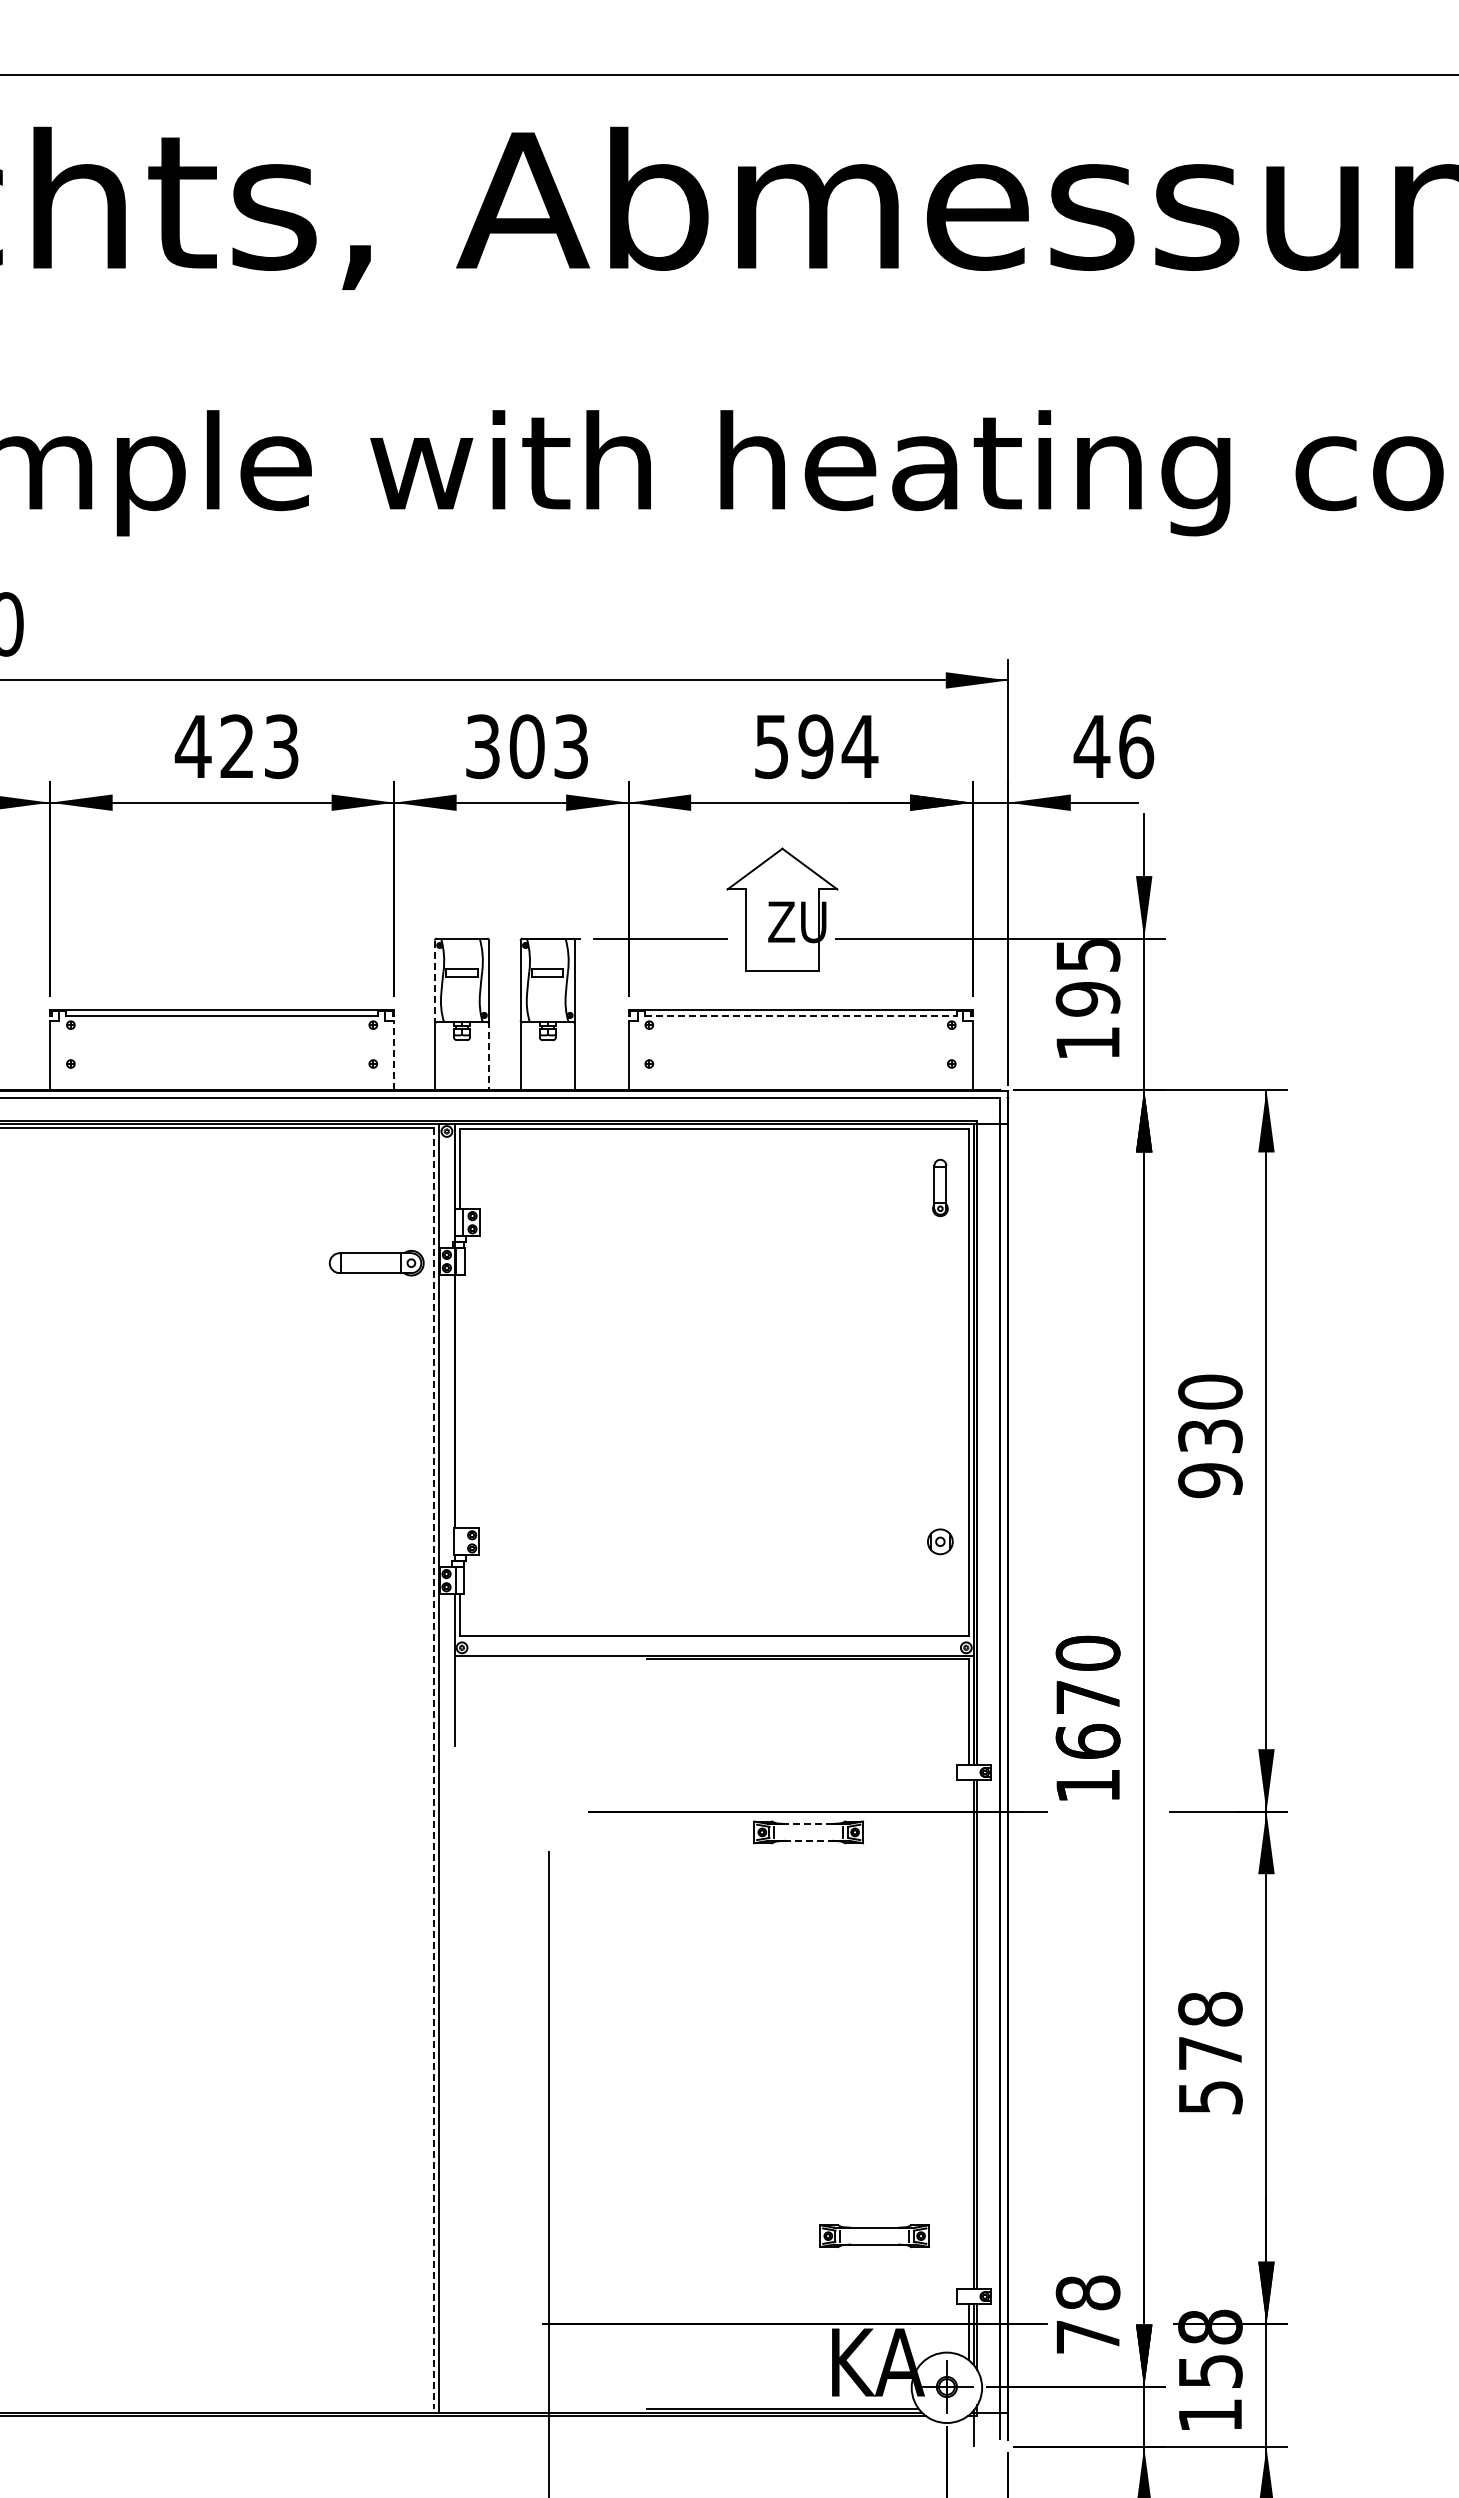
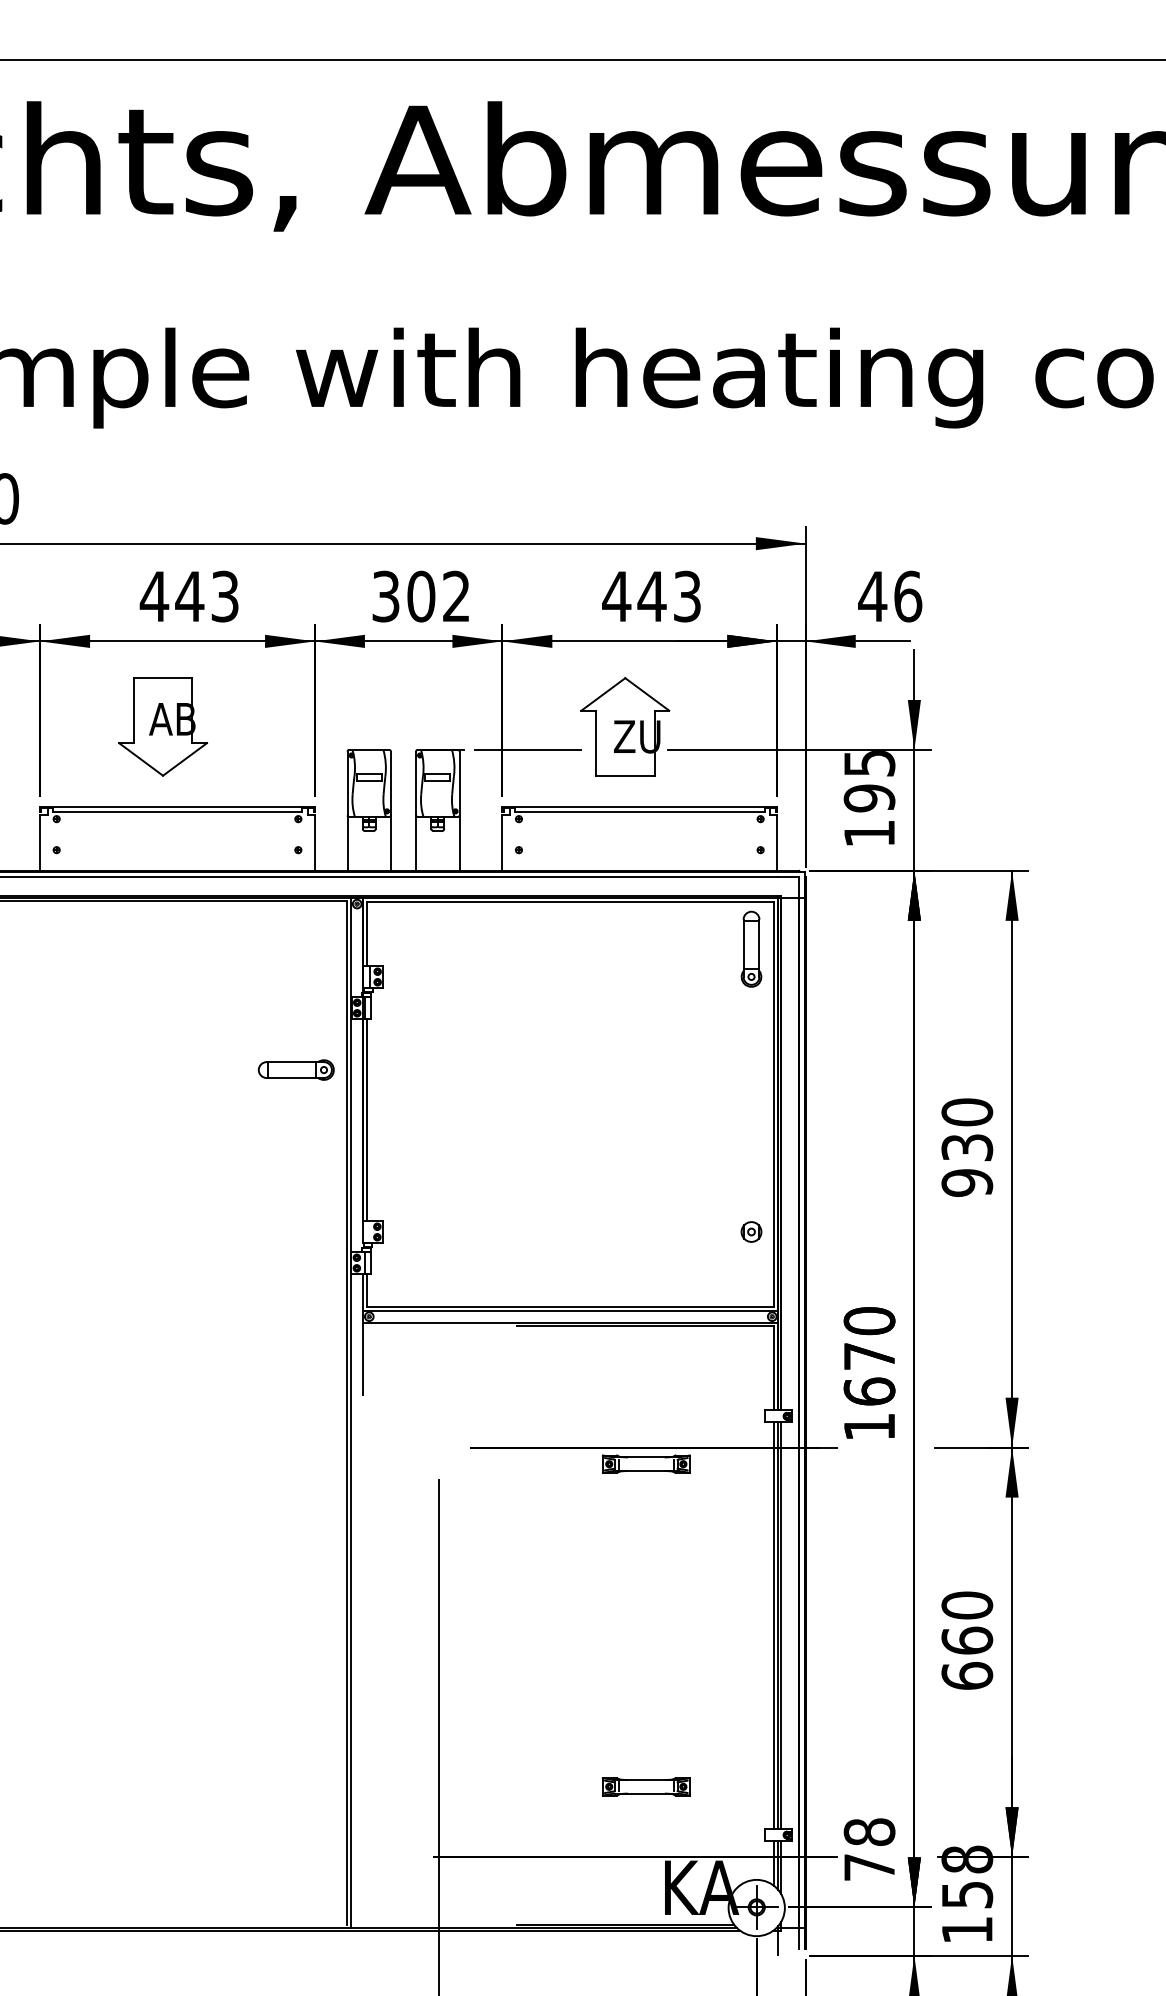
text: (237, 745) -> (189, 595), 423 -> 443
text: (570, 746) -> (455, 596), 303 -> 302
text: (815, 746) -> (651, 596), 594 -> 443
part: (203, 909) -> (162, 726), added
line: (434, 980) -> (347, 783), dashed -> solid
line: (801, 1015) -> (640, 811), dashed -> solid
line: (394, 1055) -> (315, 843), dashed -> solid
line: (489, 1055) -> (391, 843), dashed -> solid
part: (940, 1187) -> (751, 948), size x1.67
part: (376, 1263) -> (296, 1070), moved
line: (459, 1401) -> (367, 1119), added
line: (713, 1640) -> (570, 1310), added
line: (434, 1768) -> (347, 1413), dashed -> solid
line: (808, 1823) -> (646, 1457), dashed -> solid
line: (809, 1840) -> (646, 1470), dashed -> solid
line: (968, 2034) -> (773, 1625), added
text: (1210, 2052) -> (967, 1640), 578 -> 660
part: (874, 2236) -> (646, 1787), moved

